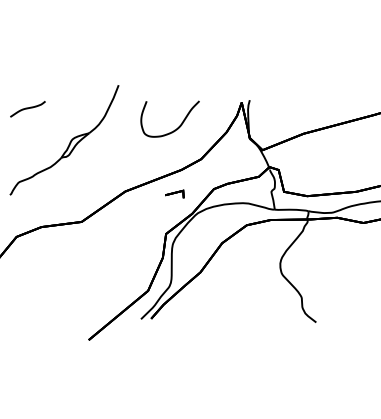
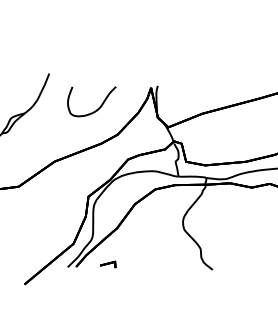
part: (174, 193) -> (107, 264), moved

